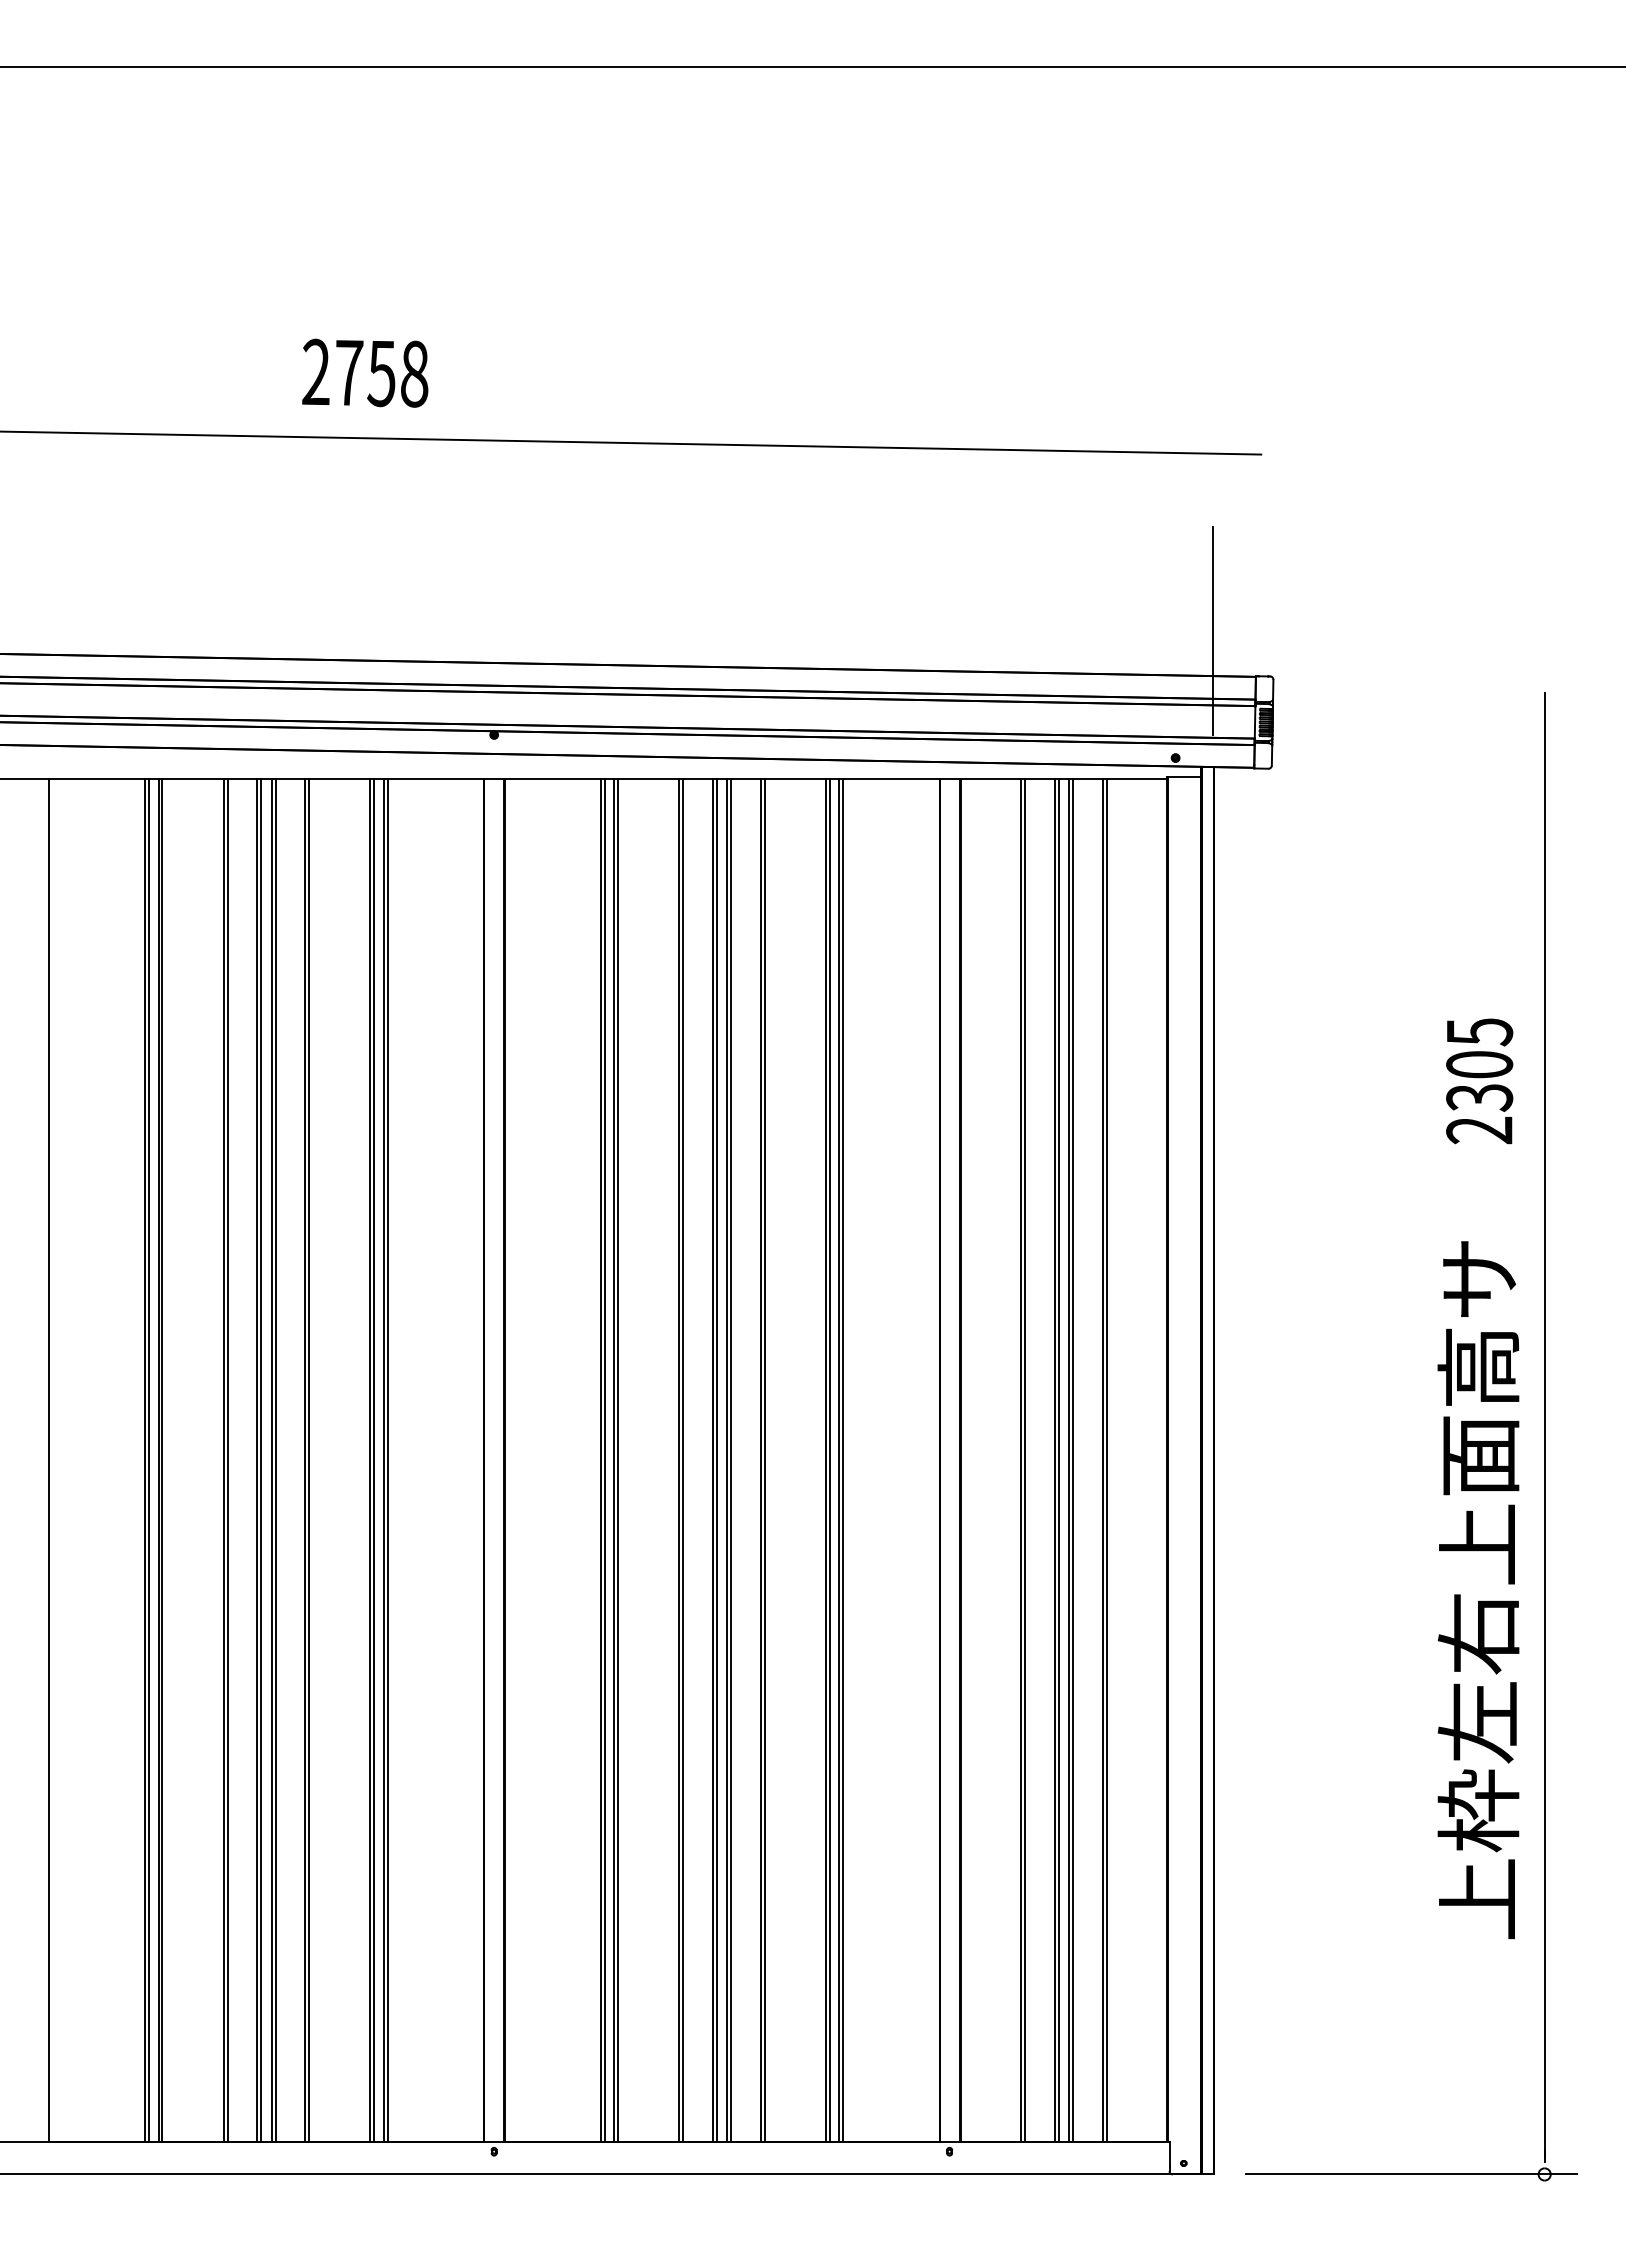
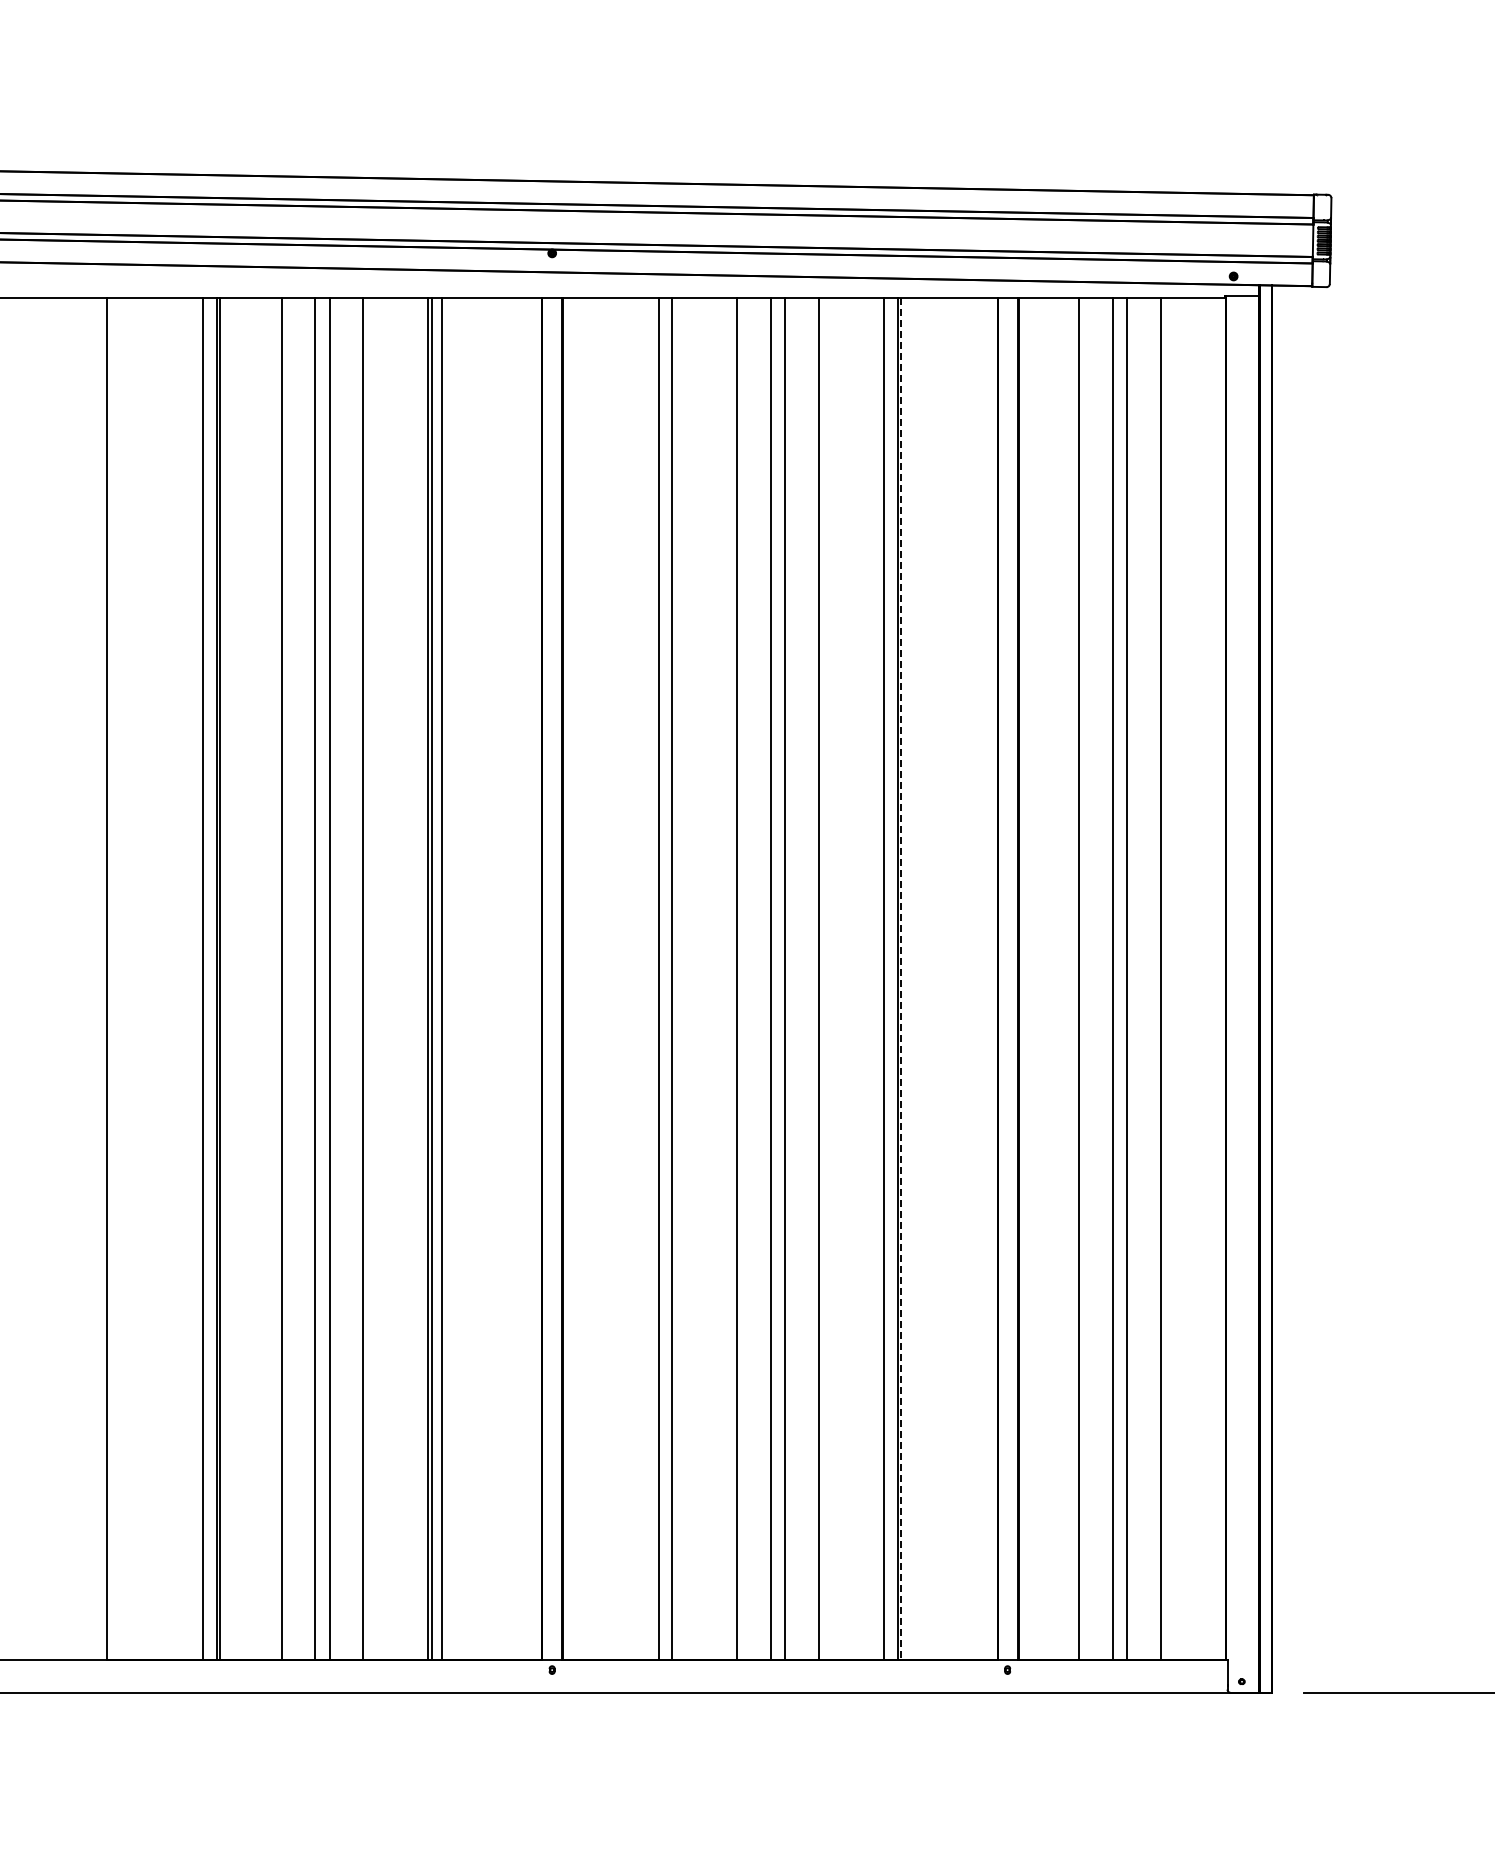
line: (1213, 631) -> (1271, 149), removed
line: (149, 1460) -> (207, 978), removed
line: (227, 1460) -> (285, 978), removed
line: (261, 1460) -> (319, 978), removed
line: (275, 1460) -> (333, 978), removed
line: (309, 1460) -> (367, 978), removed
line: (387, 1460) -> (445, 978), removed
line: (604, 1460) -> (662, 978), removed
line: (618, 1460) -> (676, 978), removed
line: (683, 1460) -> (741, 978), removed
line: (716, 1460) -> (774, 978), removed
line: (731, 1460) -> (789, 978), removed
line: (764, 1460) -> (822, 978), removed
line: (830, 1460) -> (888, 978), removed
line: (843, 1460) -> (901, 978), solid -> dashed
line: (1025, 1460) -> (1083, 978), removed
line: (1058, 1460) -> (1116, 978), removed
line: (1073, 1460) -> (1131, 978), removed
line: (1106, 1460) -> (1164, 978), removed

